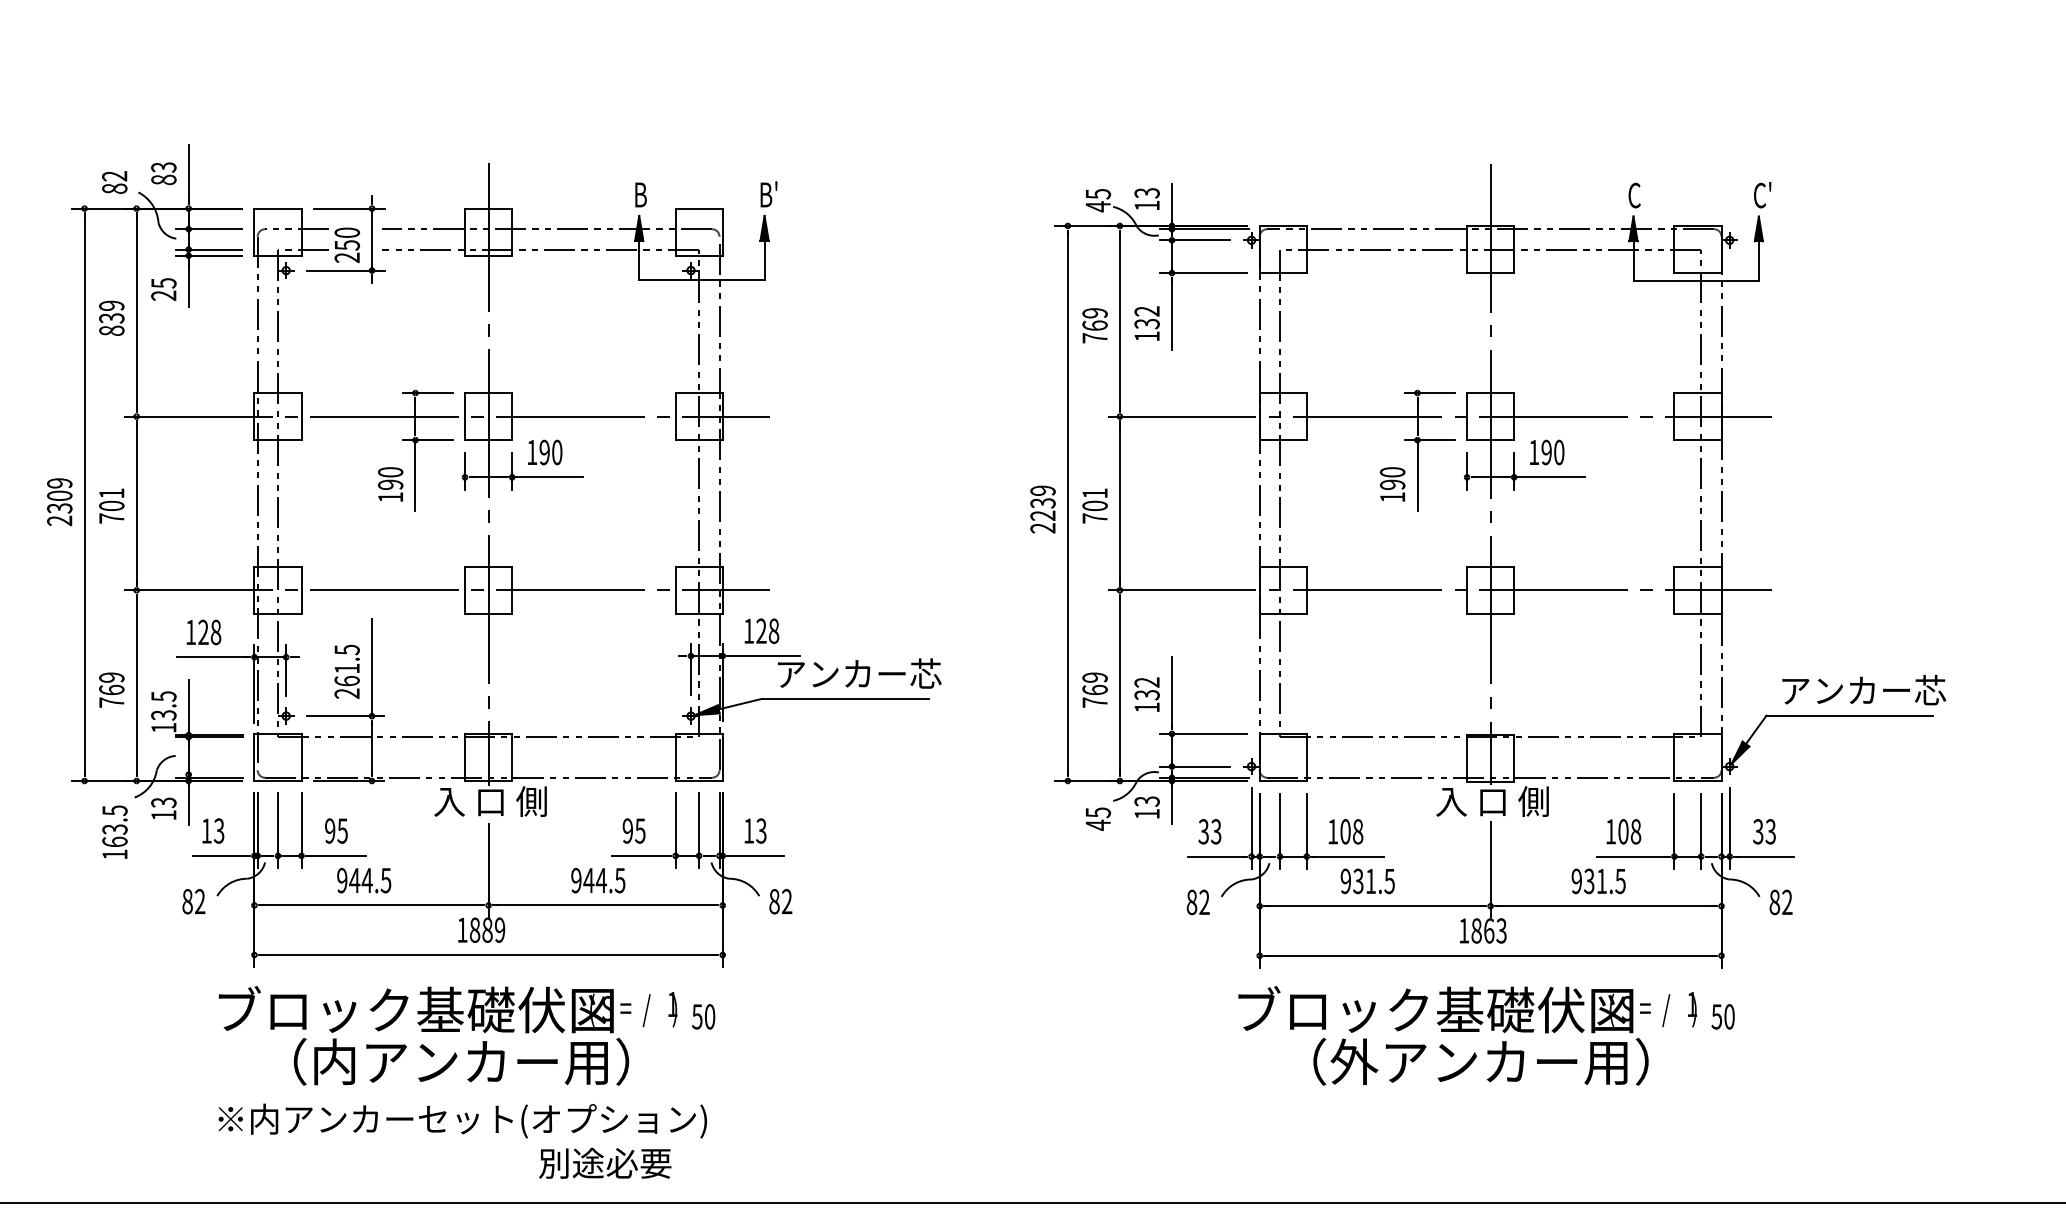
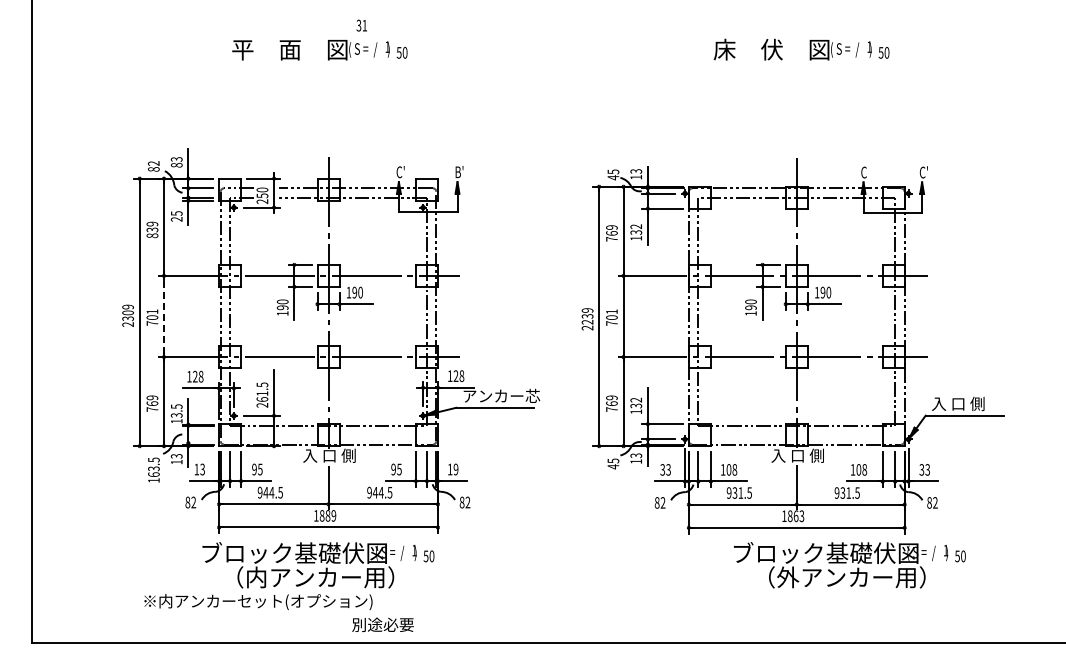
text: (642, 195) -> (400, 172), B -> C'
line: (137, 503) -> (164, 316), solid -> dashed
text: (1862, 689) -> (970, 403), アンカー芯 -> 入 口 側
text: (760, 830) -> (455, 469), 13 -> 19
text: (1485, 1036) -> (849, 565), moved
text: (462, 1121) -> (258, 602), moved

